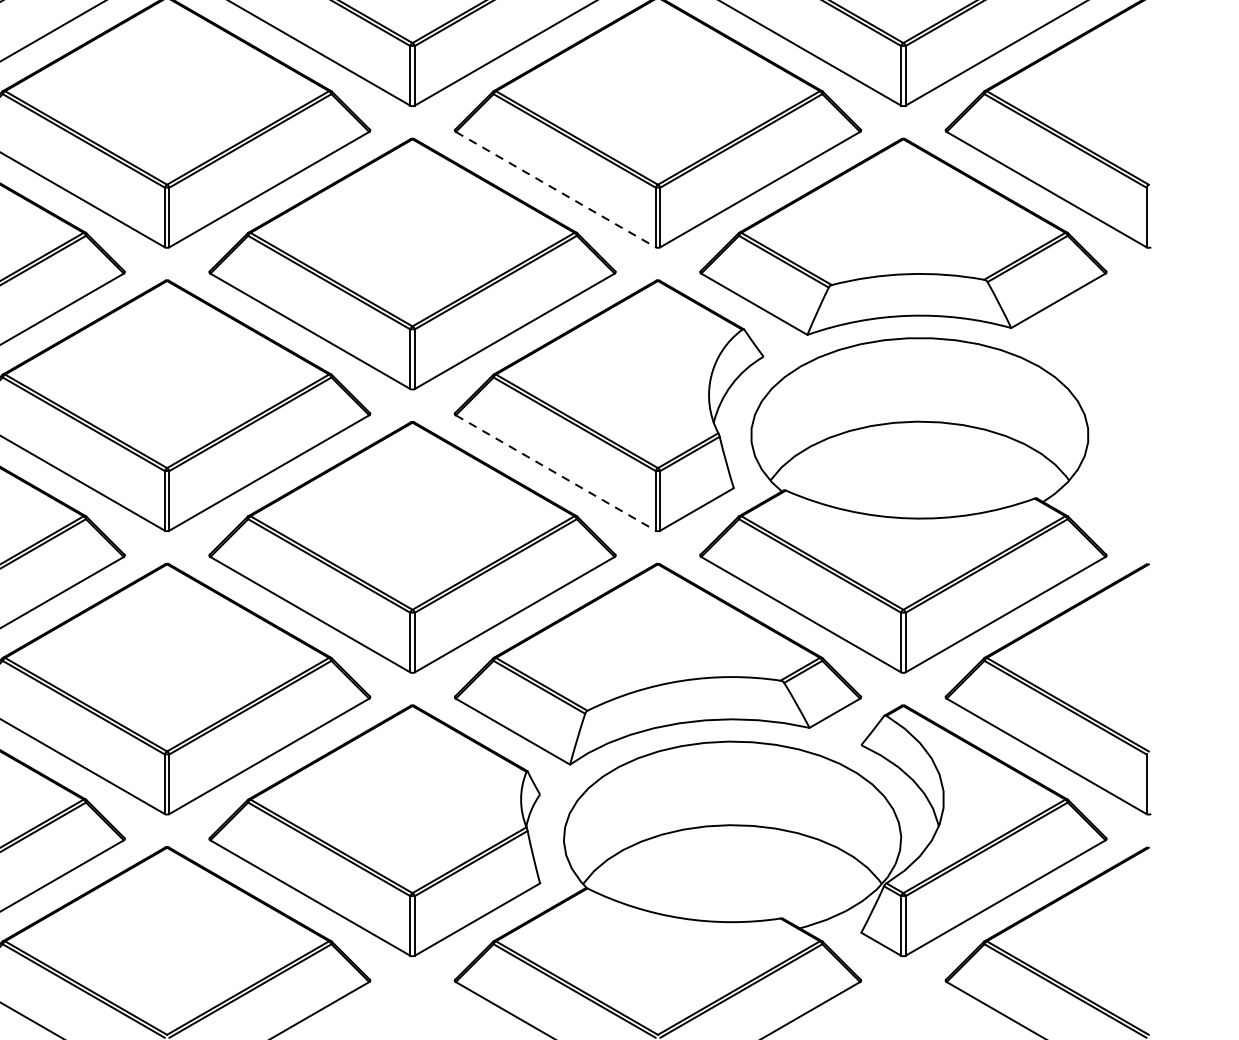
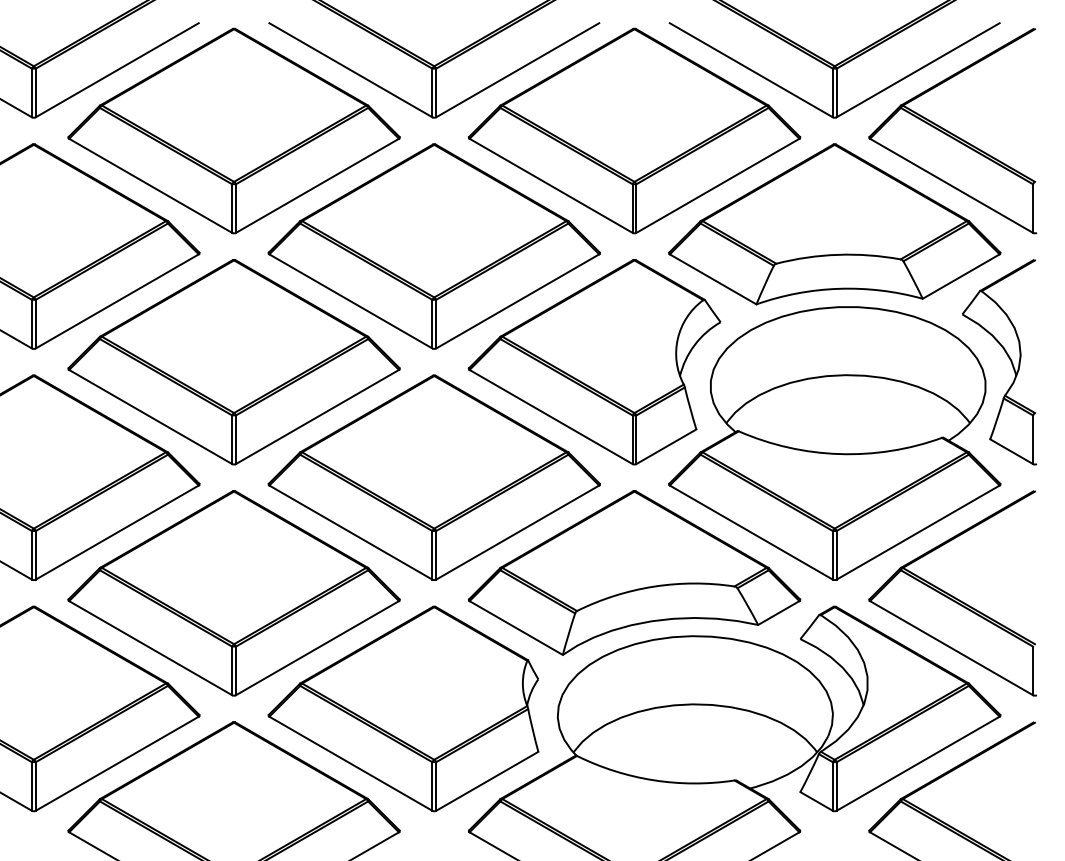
line: (556, 190) -> (551, 186), dashed -> solid
part: (1116, 401) -> (1008, 358), added
line: (556, 473) -> (551, 417), dashed -> solid

